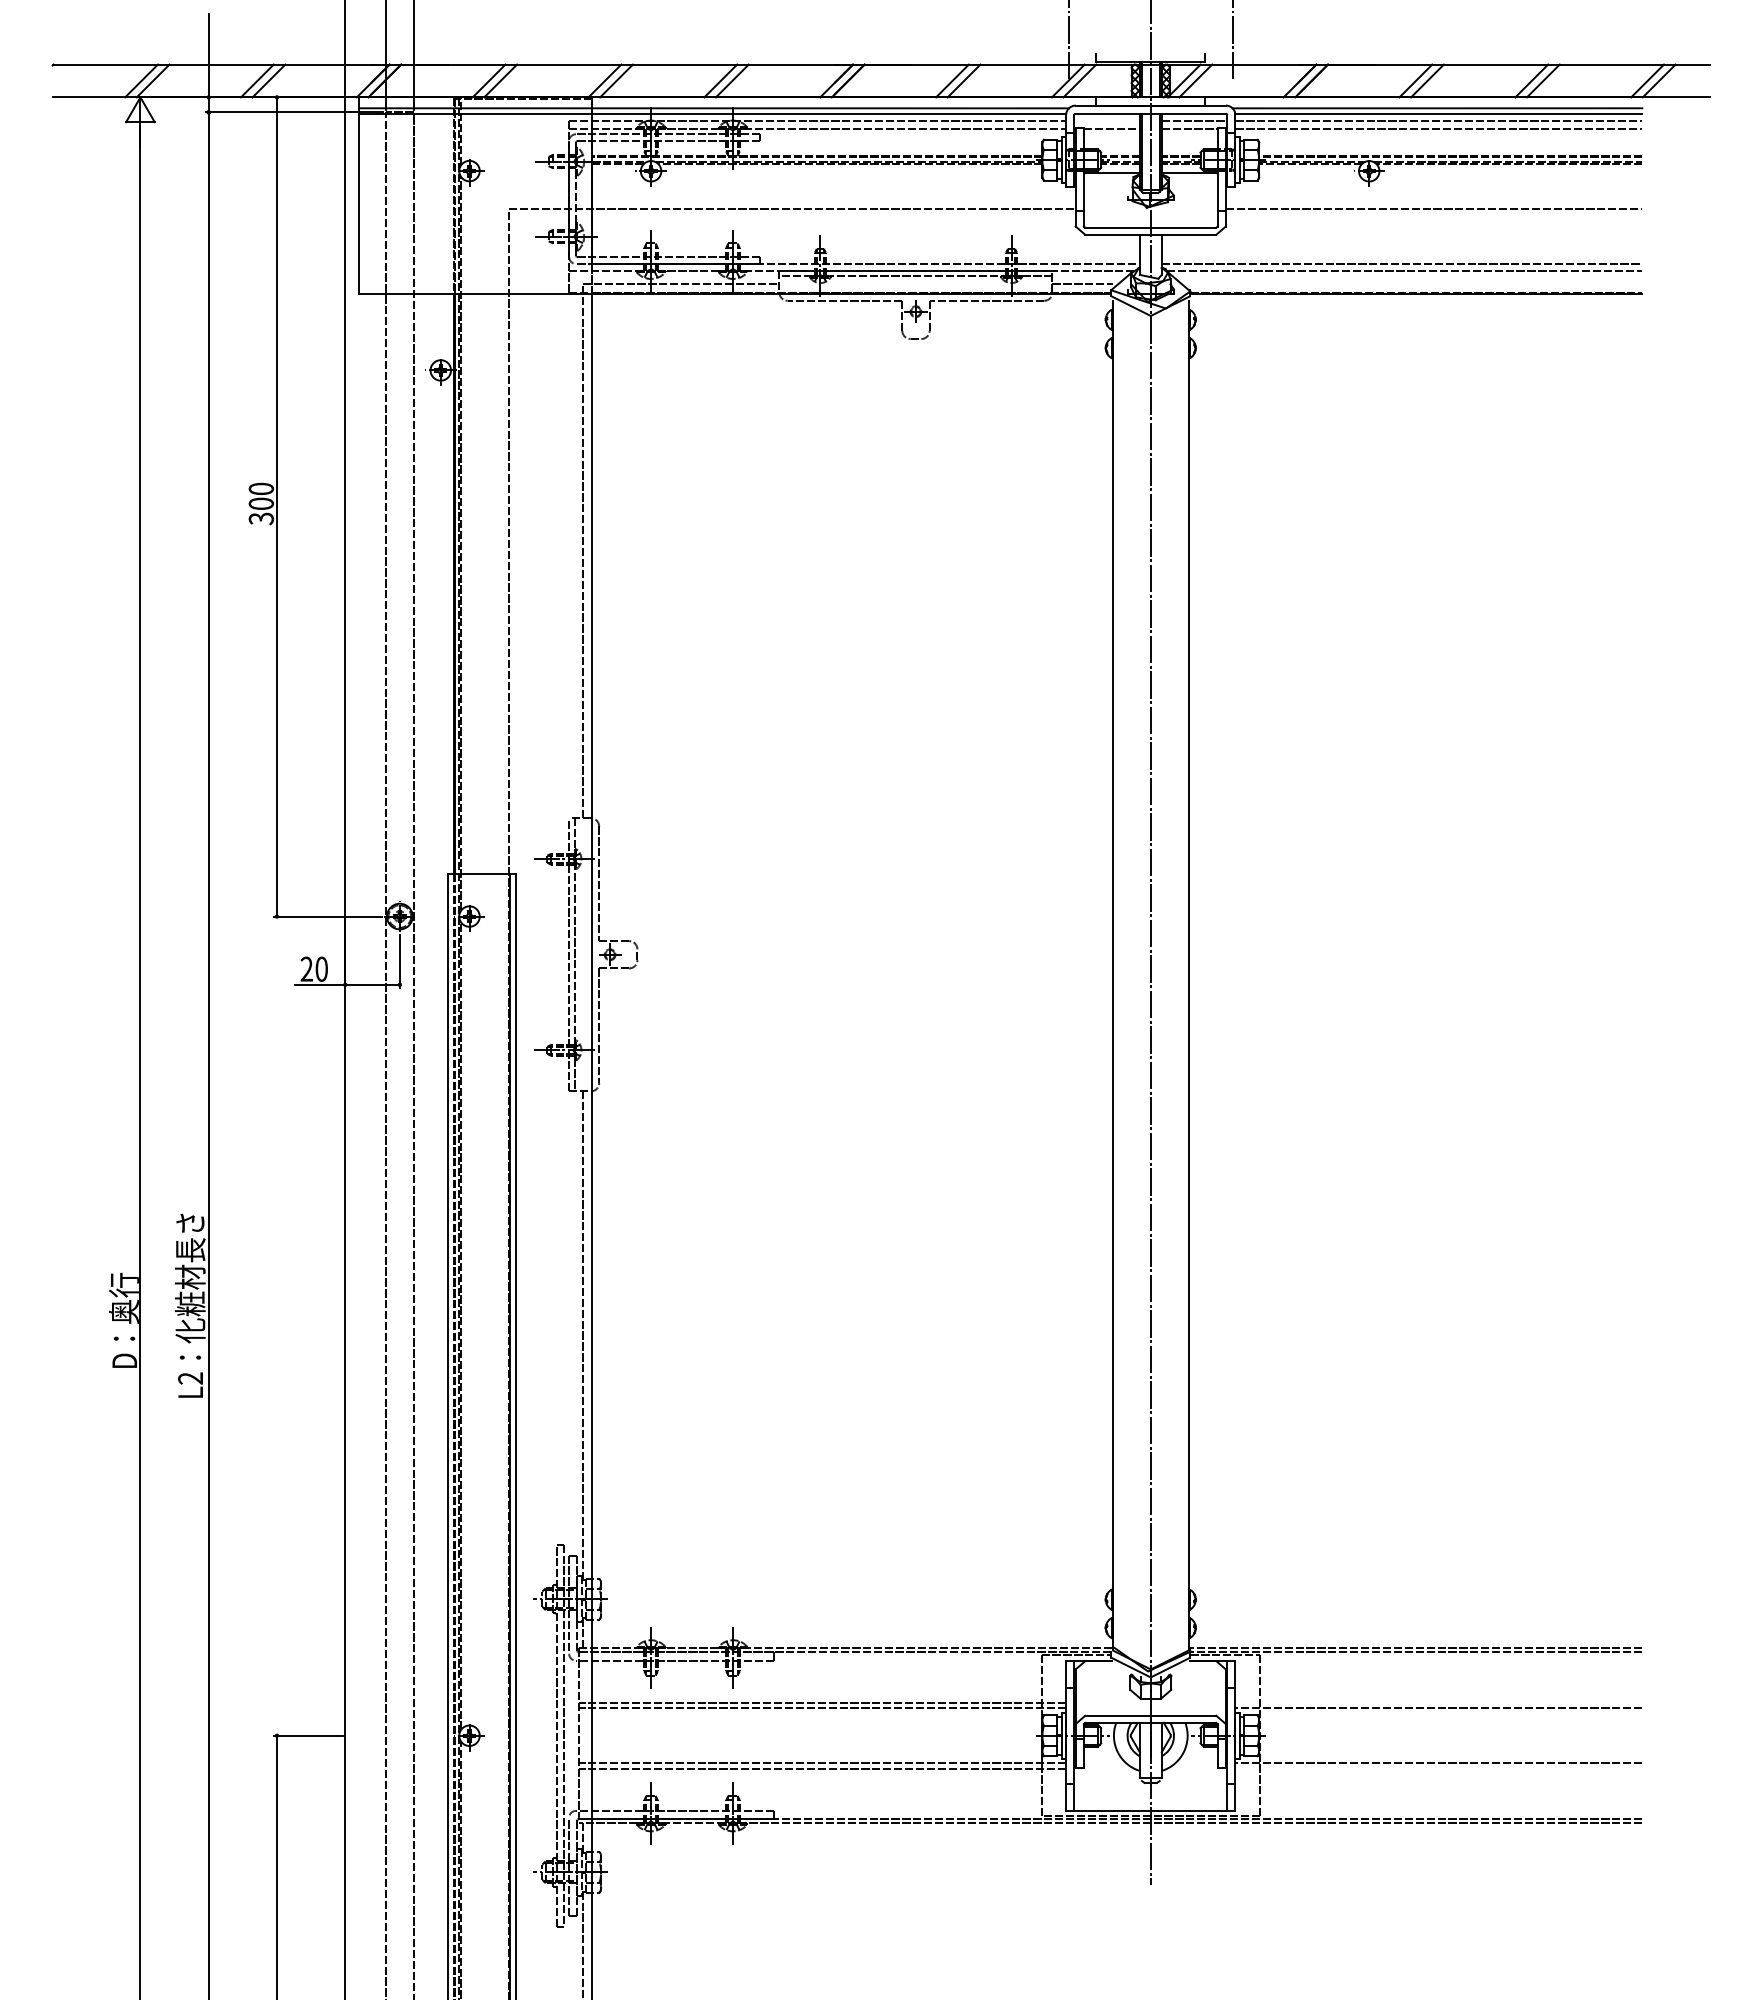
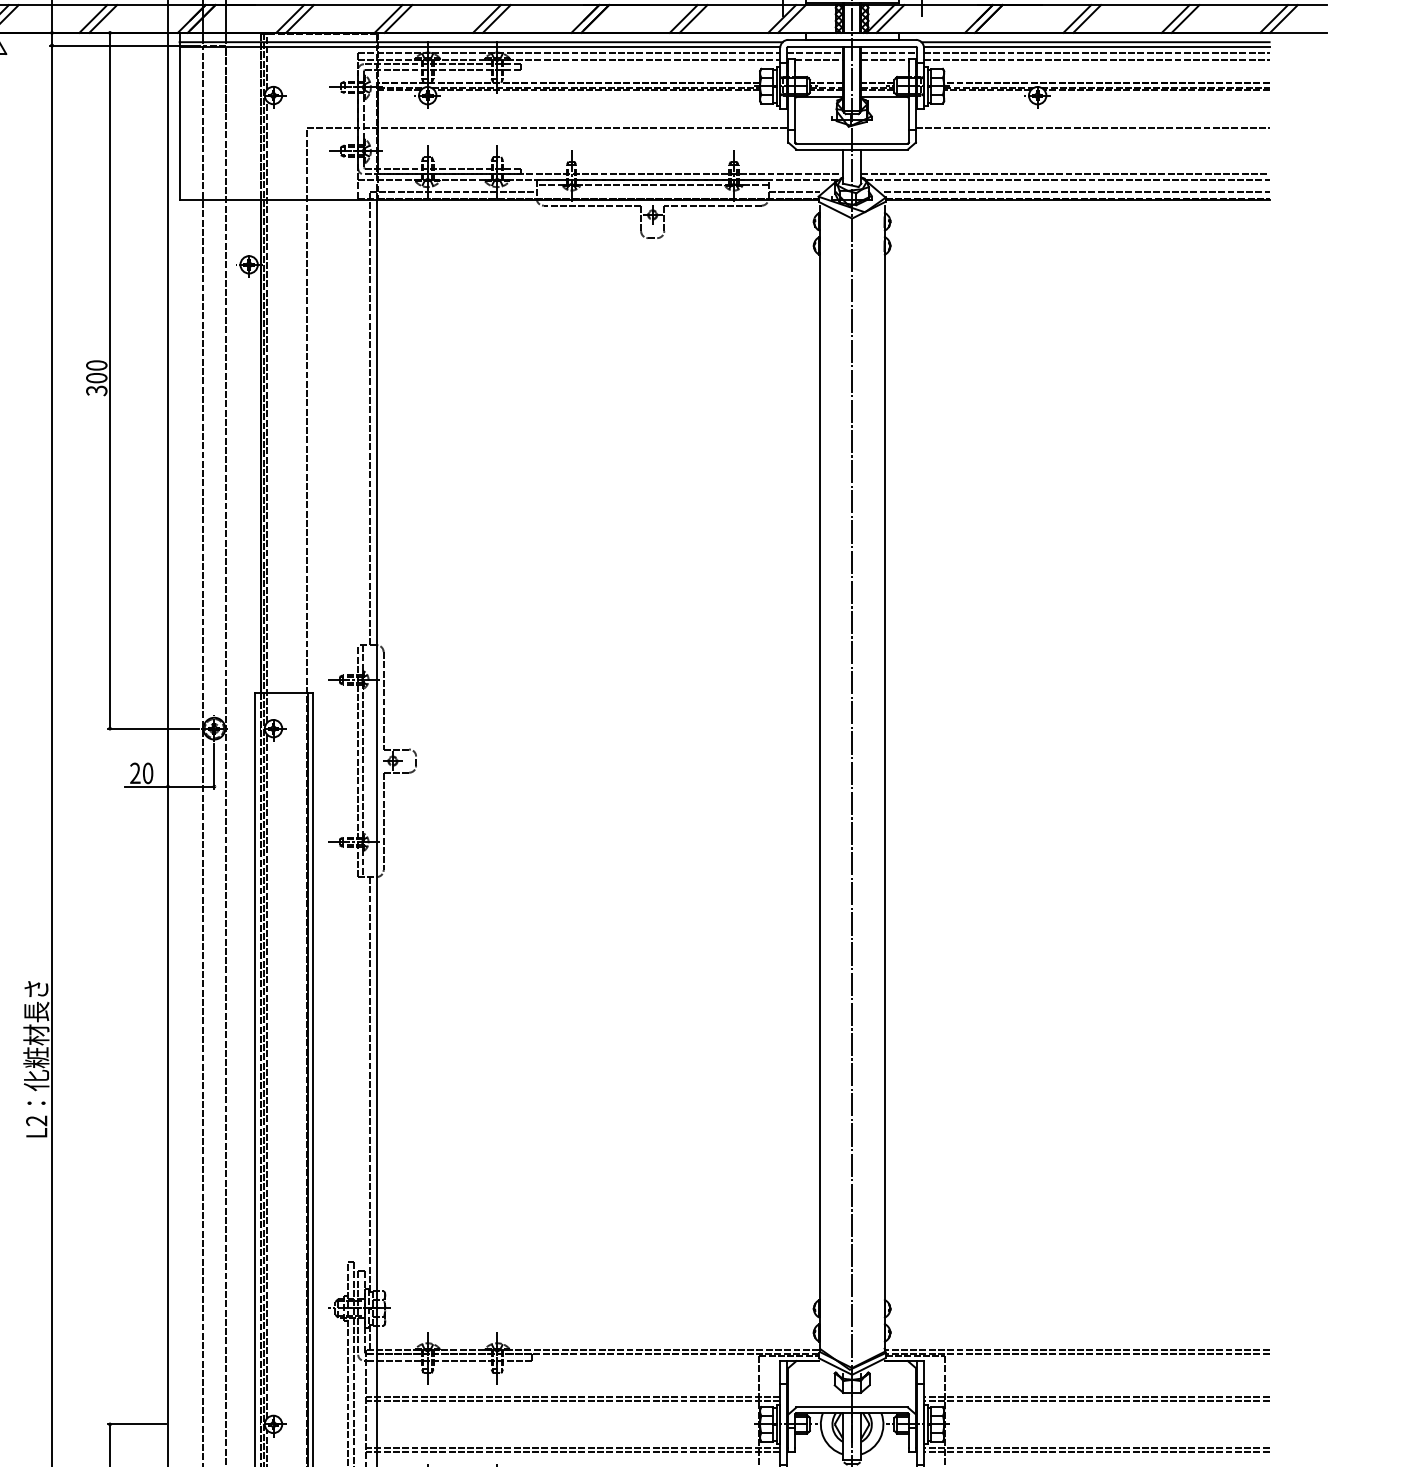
line: (1106, 120) -> (814, 52), added
line: (1415, 284) -> (1076, 191), added
line: (1438, 1703) -> (1096, 1396), added
line: (1438, 1768) -> (1096, 1452), added

